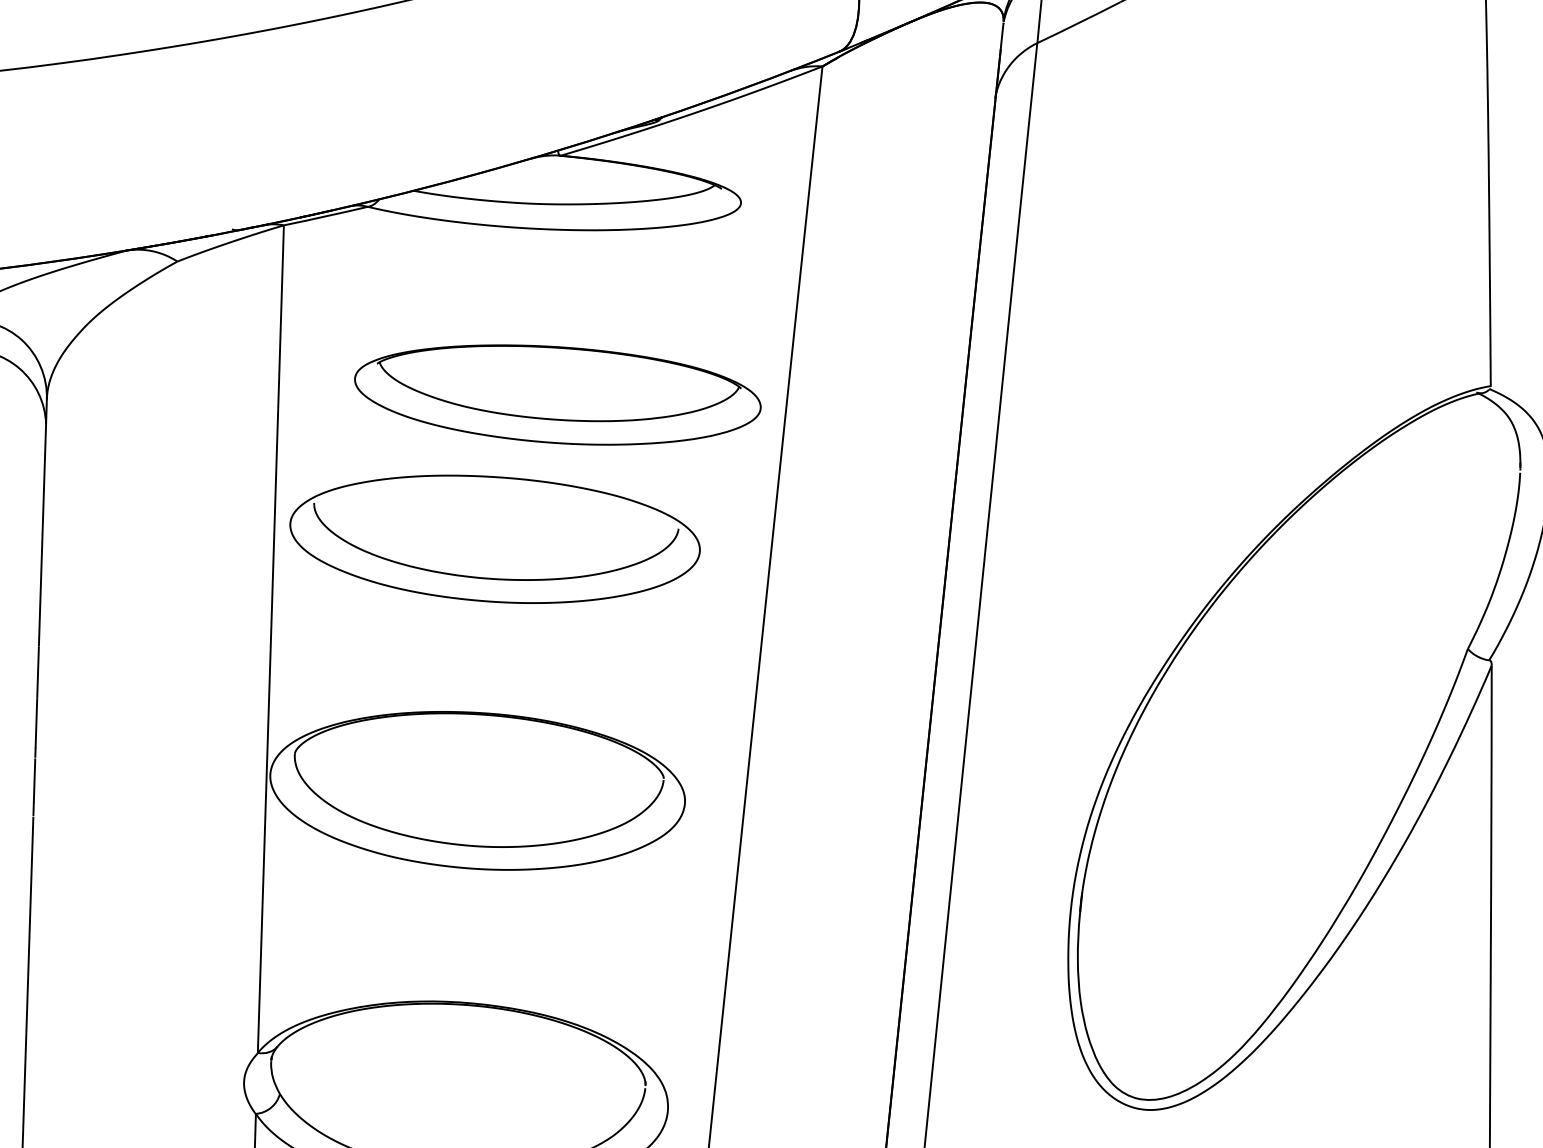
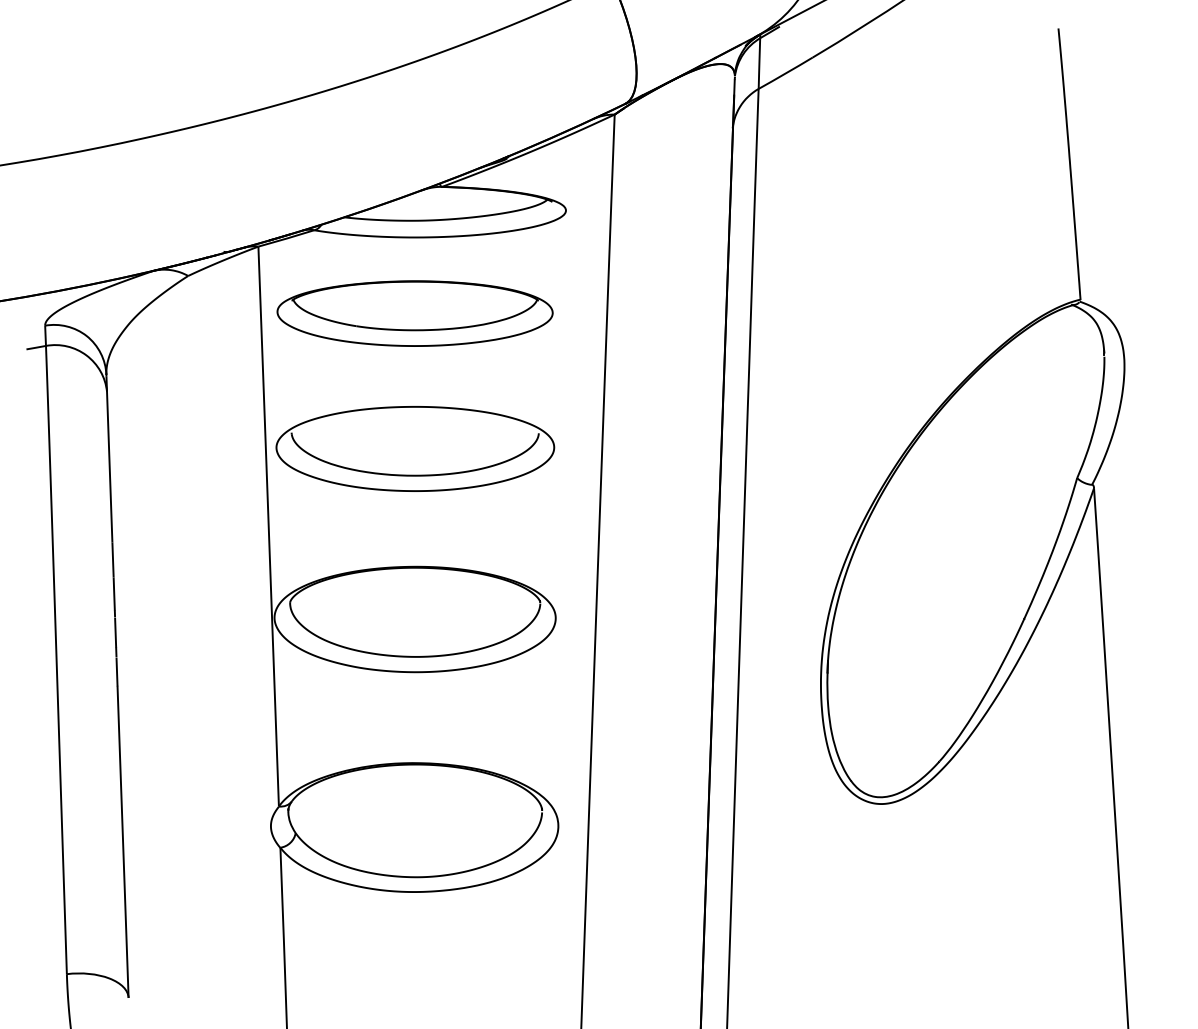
part: (556, 394) -> (414, 313), moved

